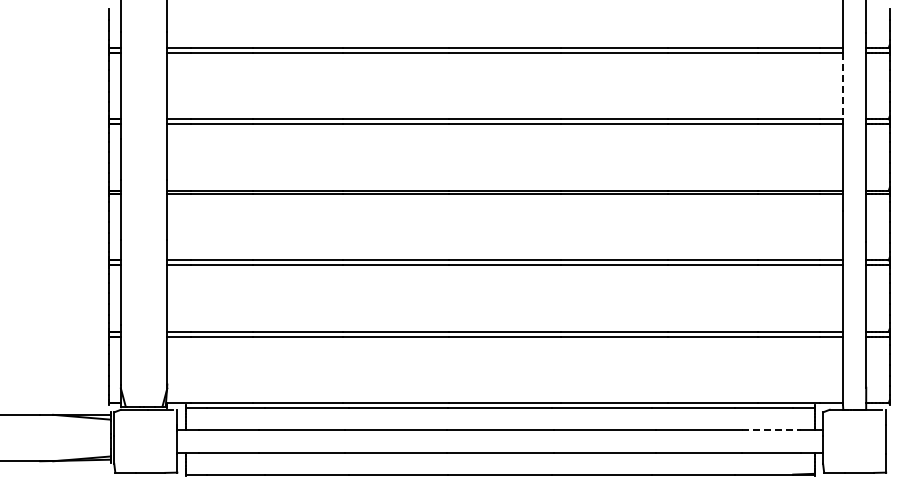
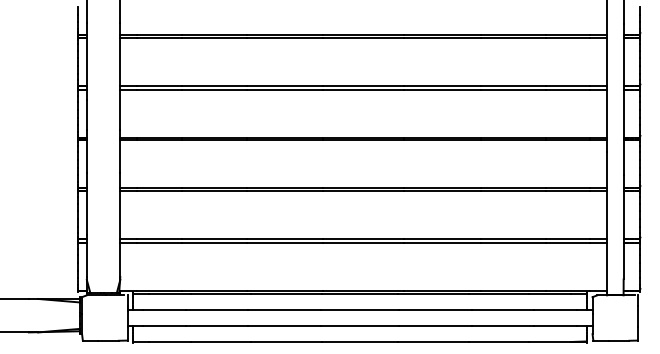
line: (842, 86) -> (606, 62), dashed -> solid
line: (771, 429) -> (555, 309), dashed -> solid

